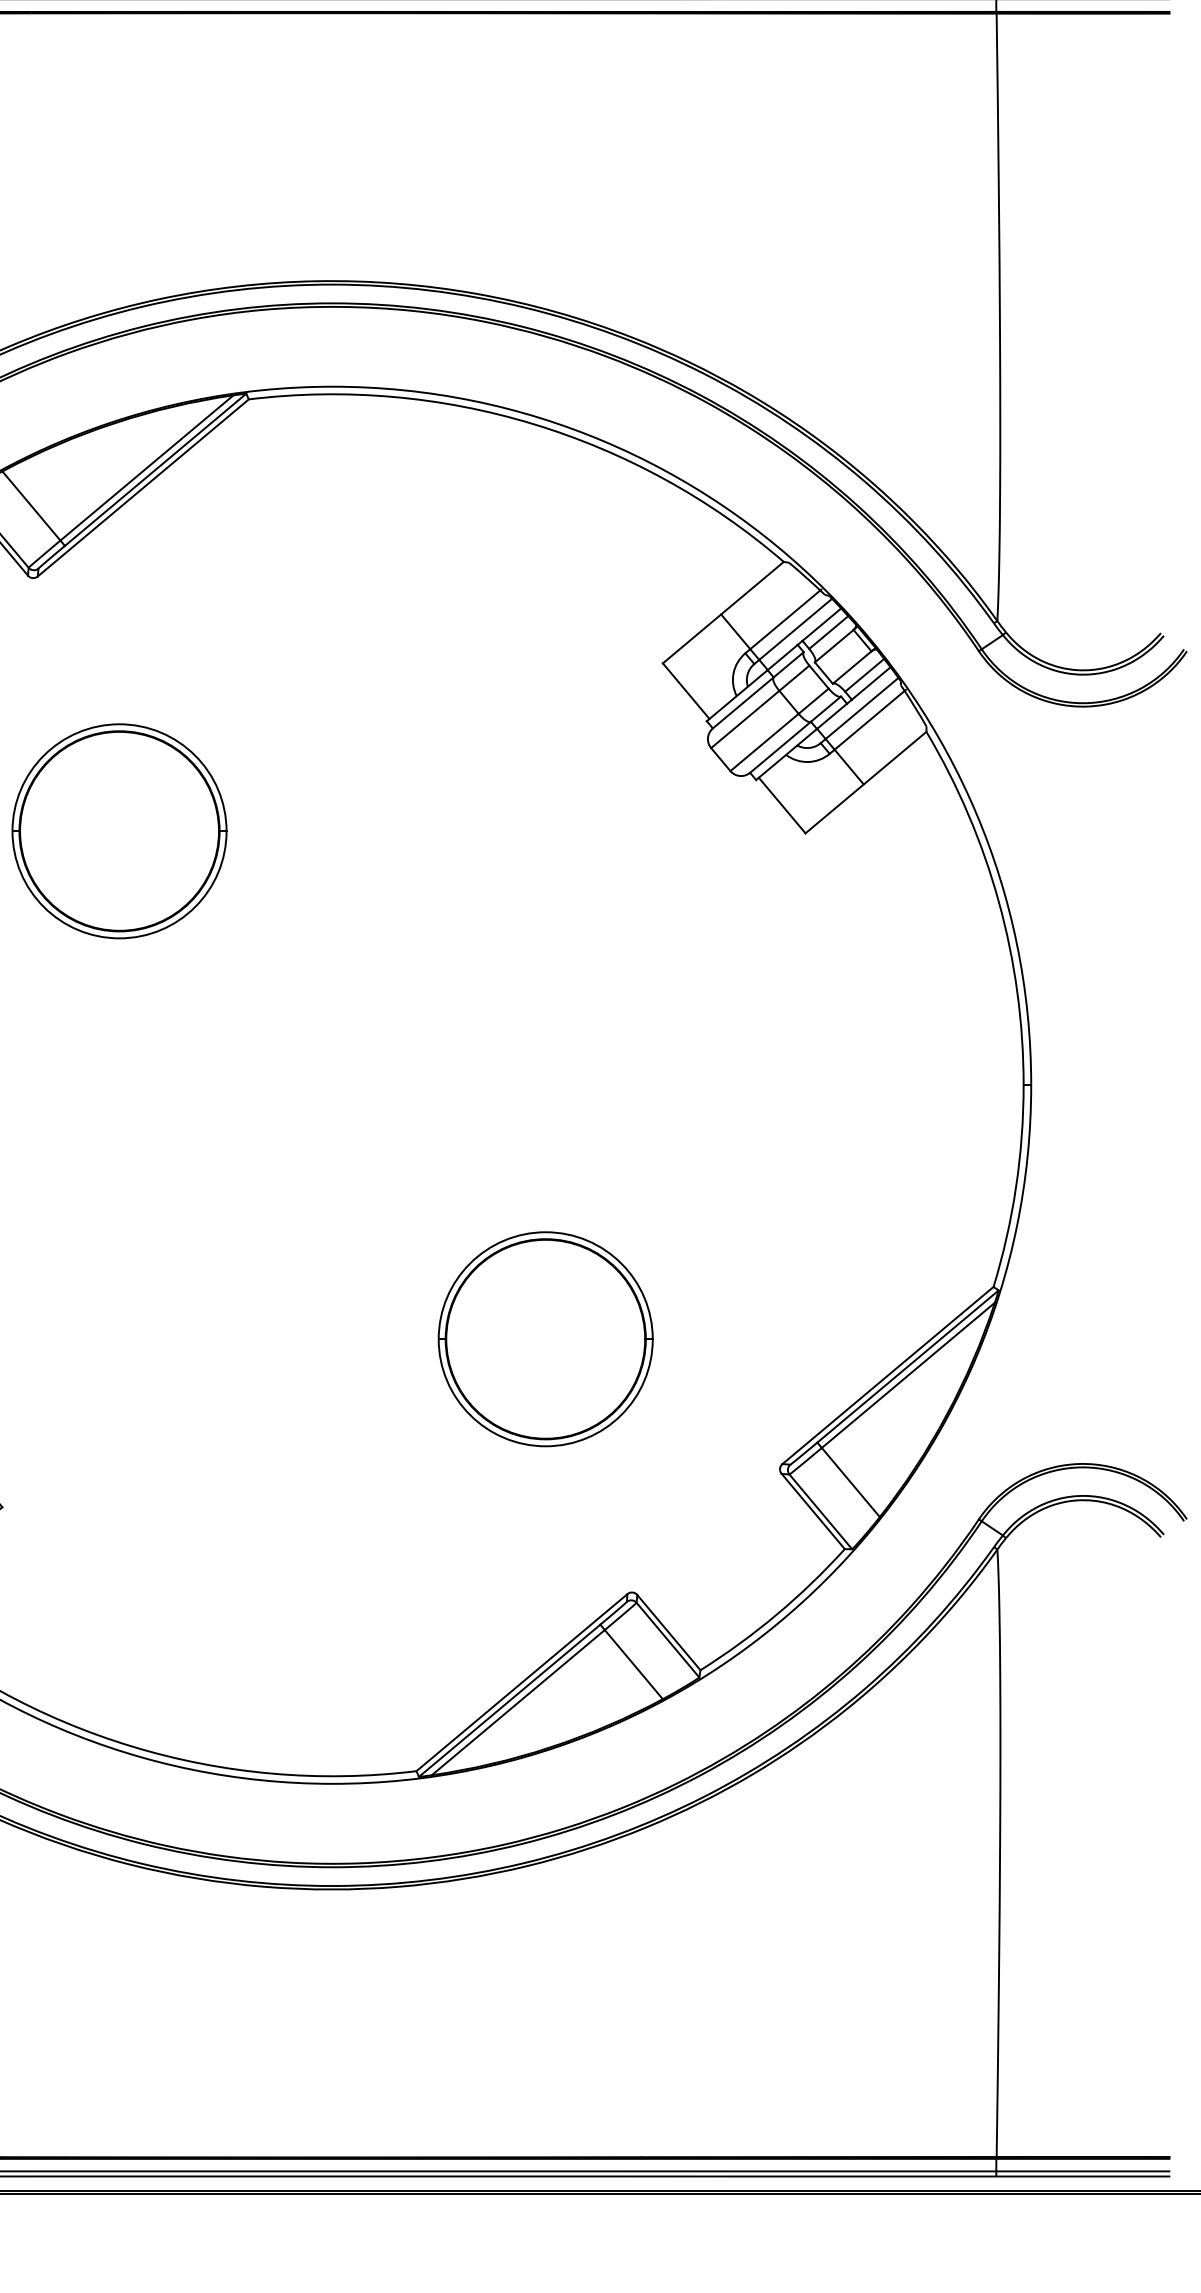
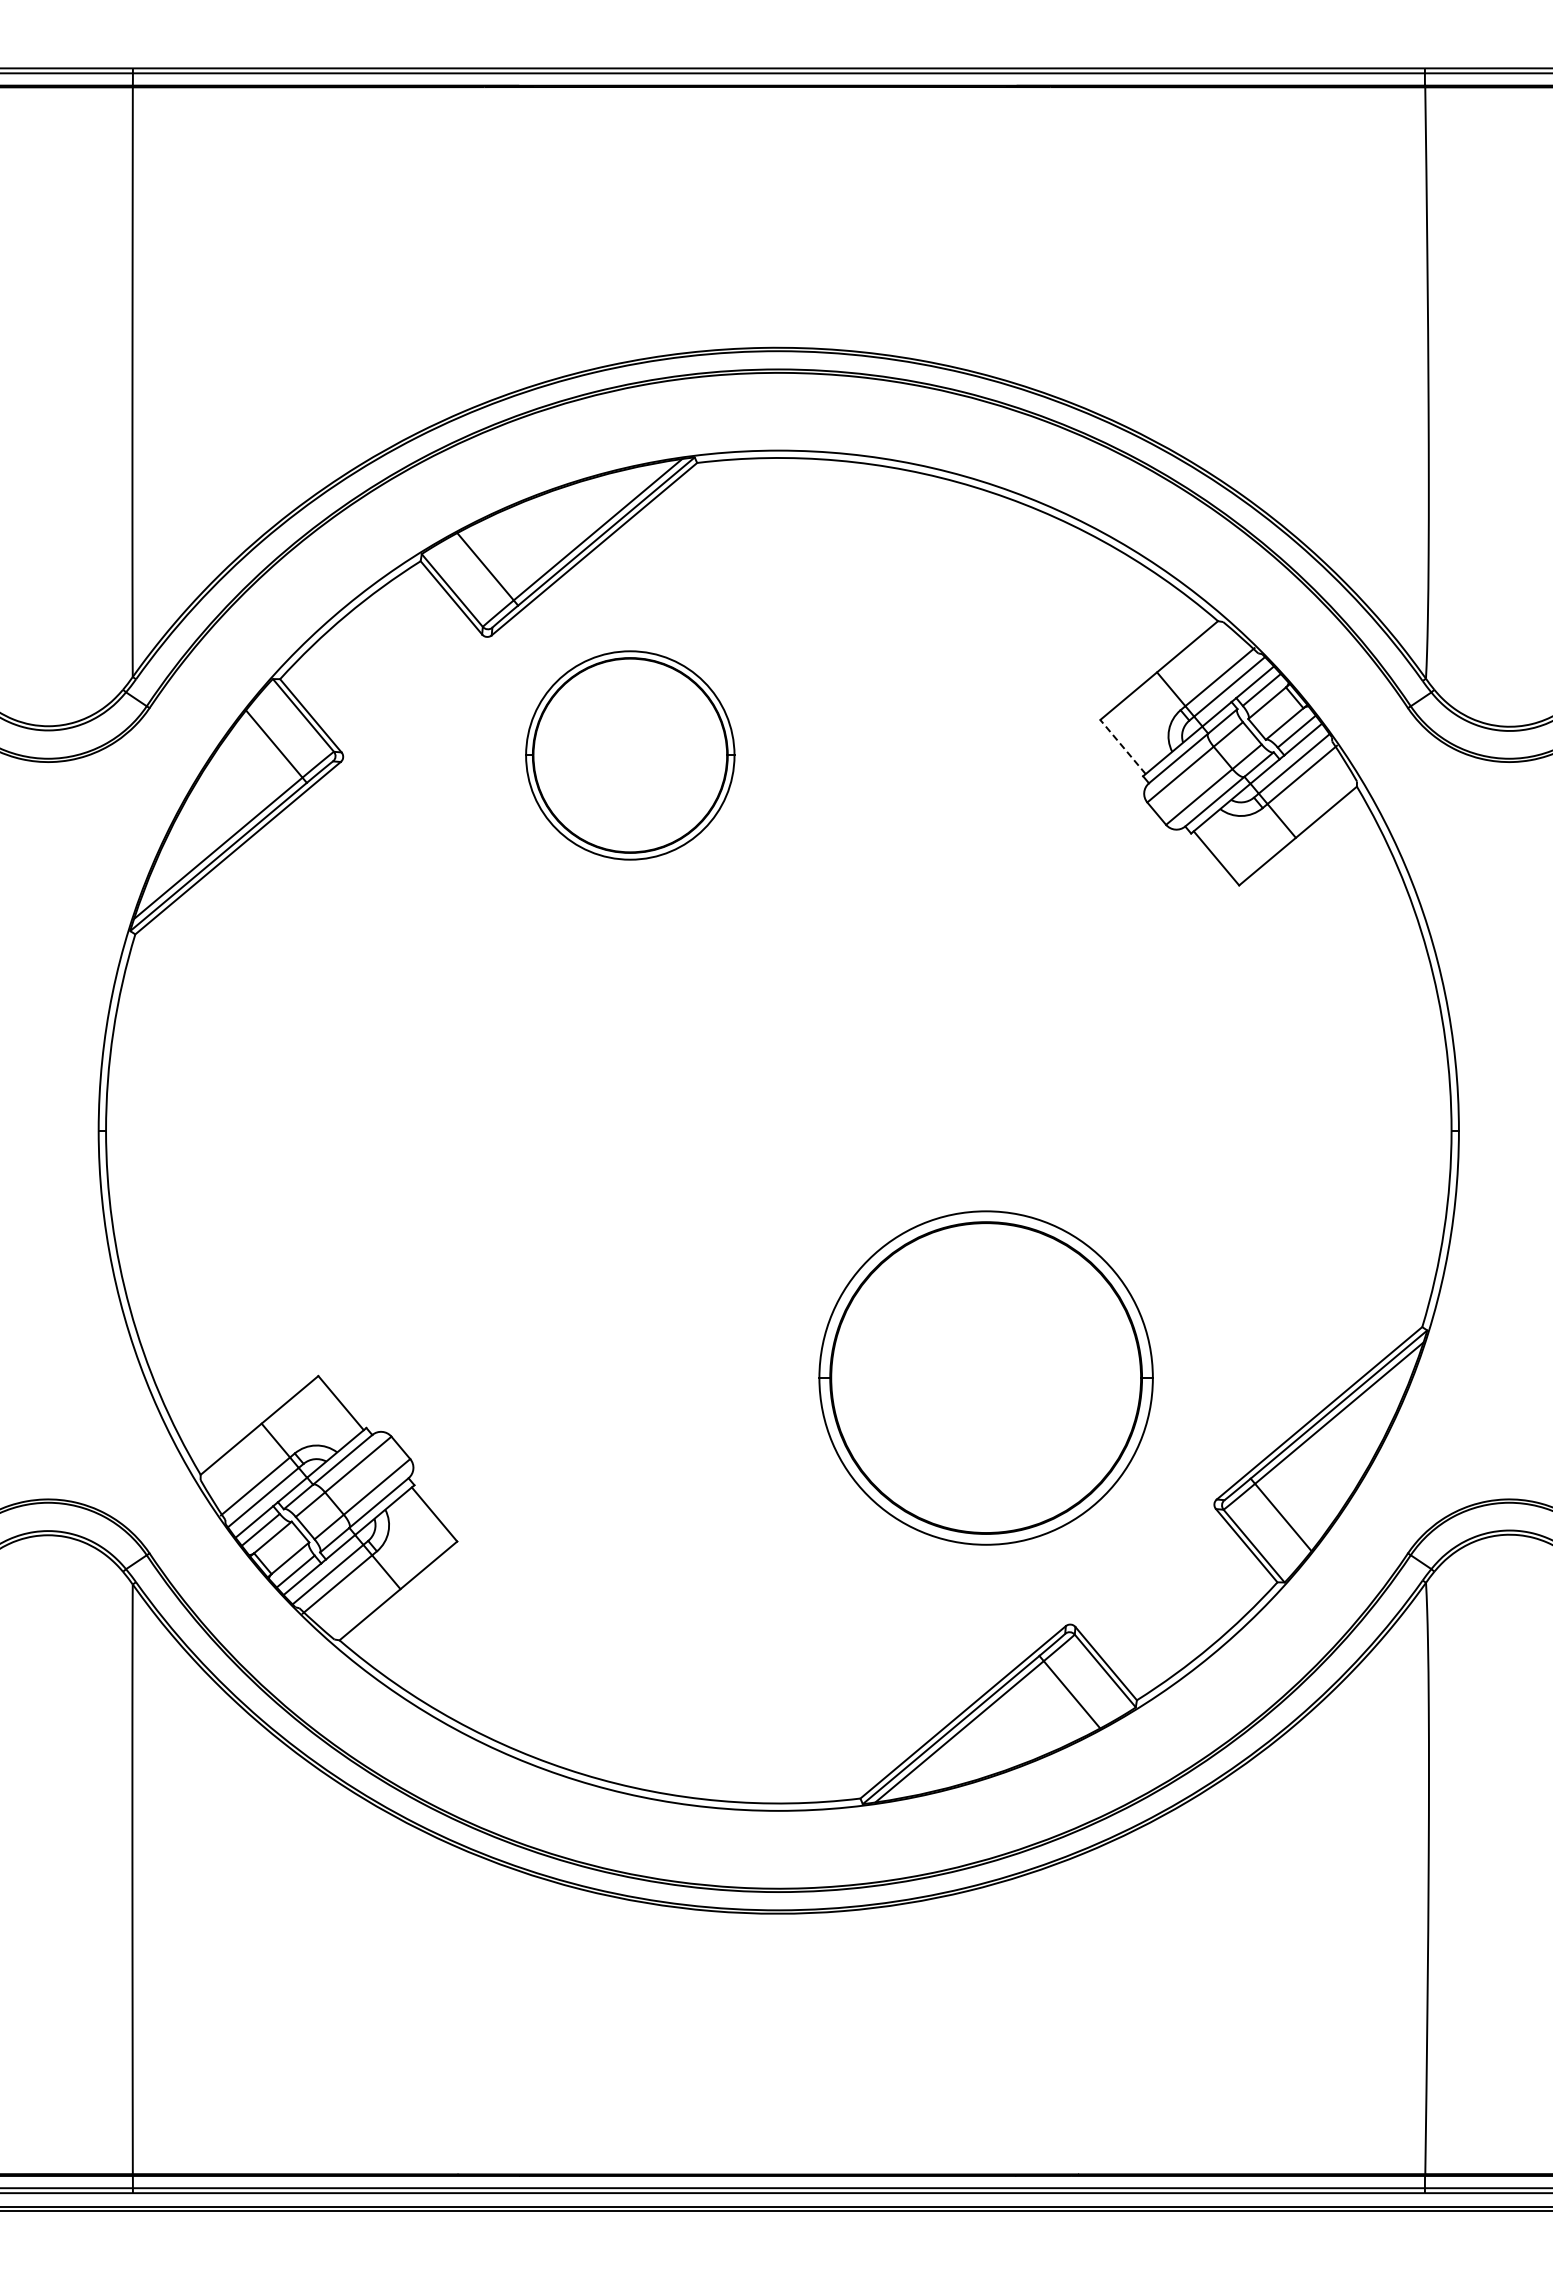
line: (685, 690) -> (1122, 746), solid -> dashed
part: (119, 831) -> (630, 755), moved
part: (545, 1338) -> (986, 1377), size x1.6

